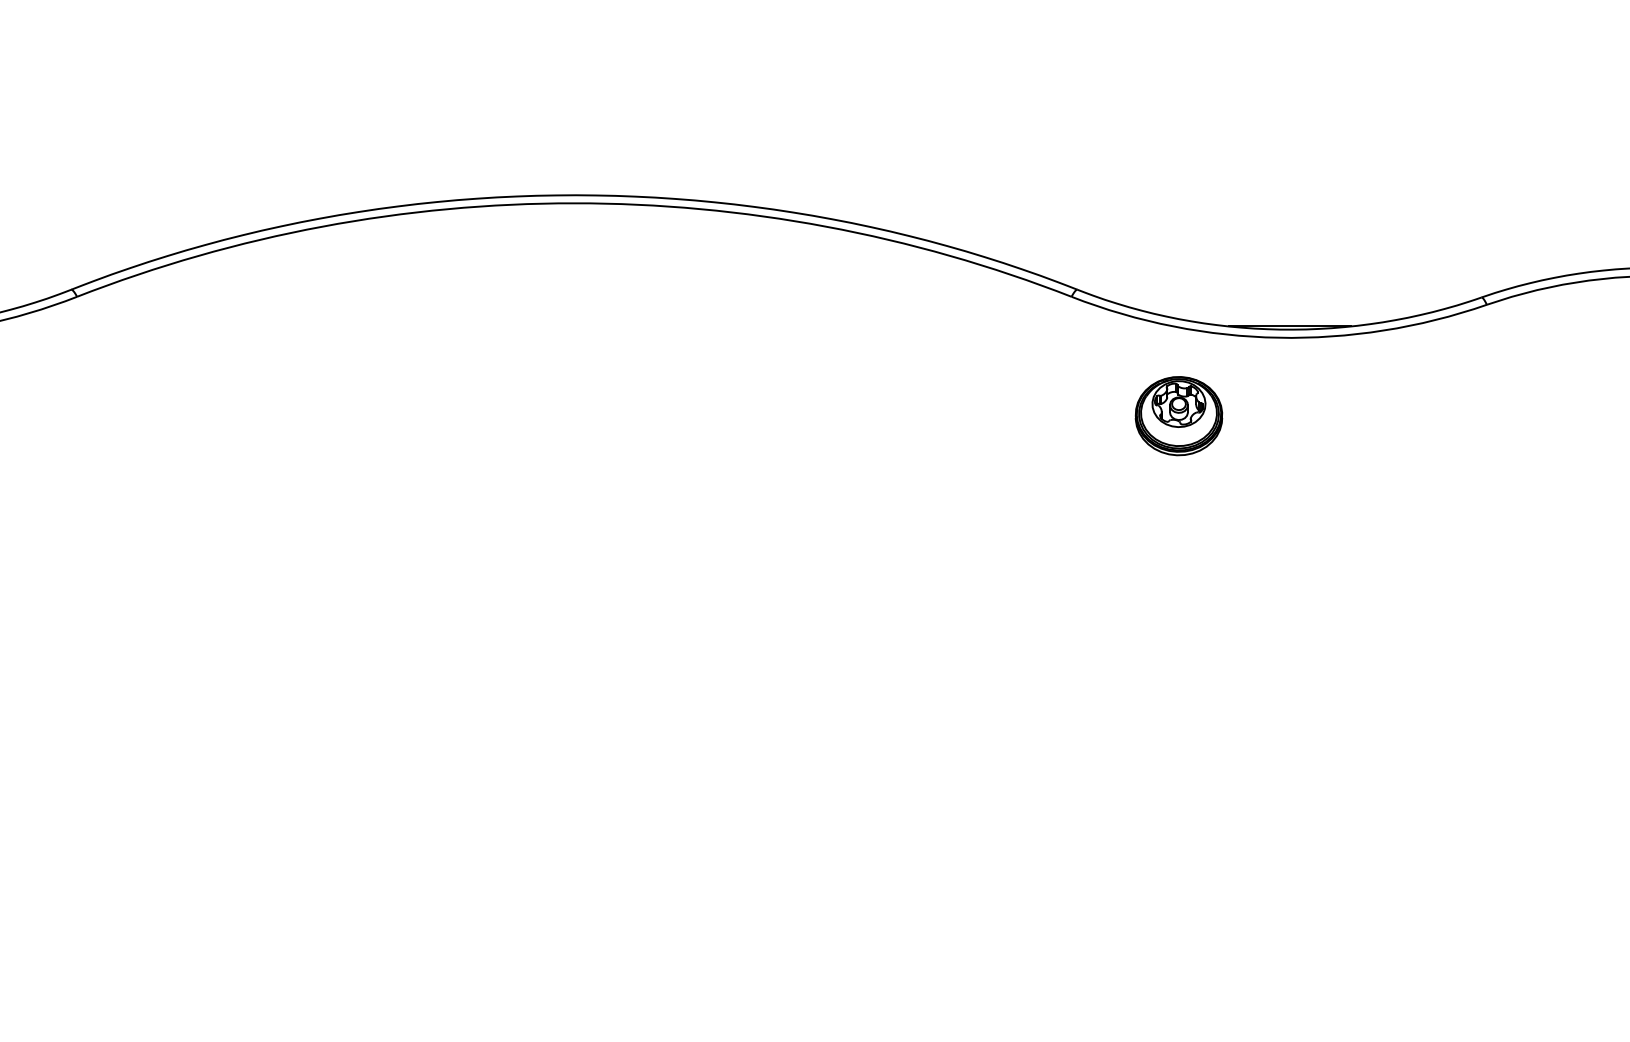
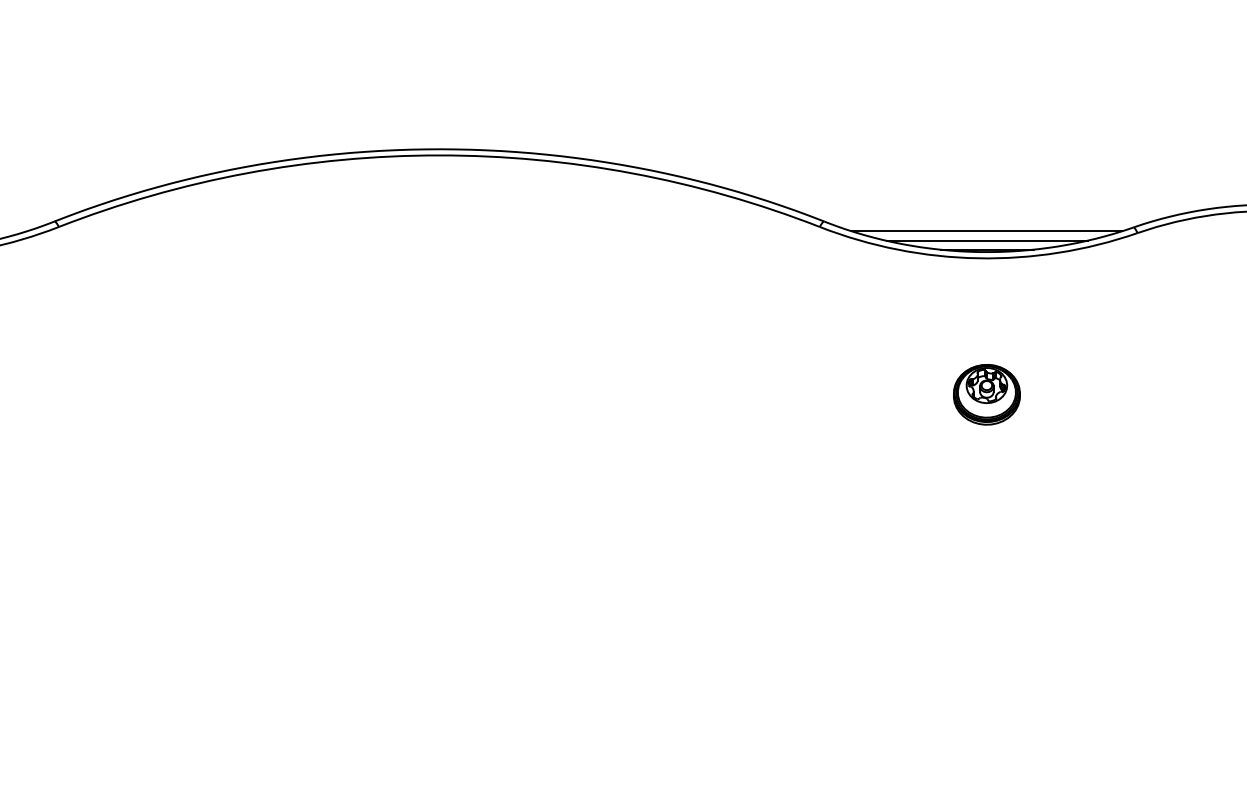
line: (1289, 302) -> (986, 231), added
line: (1289, 314) -> (986, 240), added
part: (1178, 416) -> (986, 395), moved

